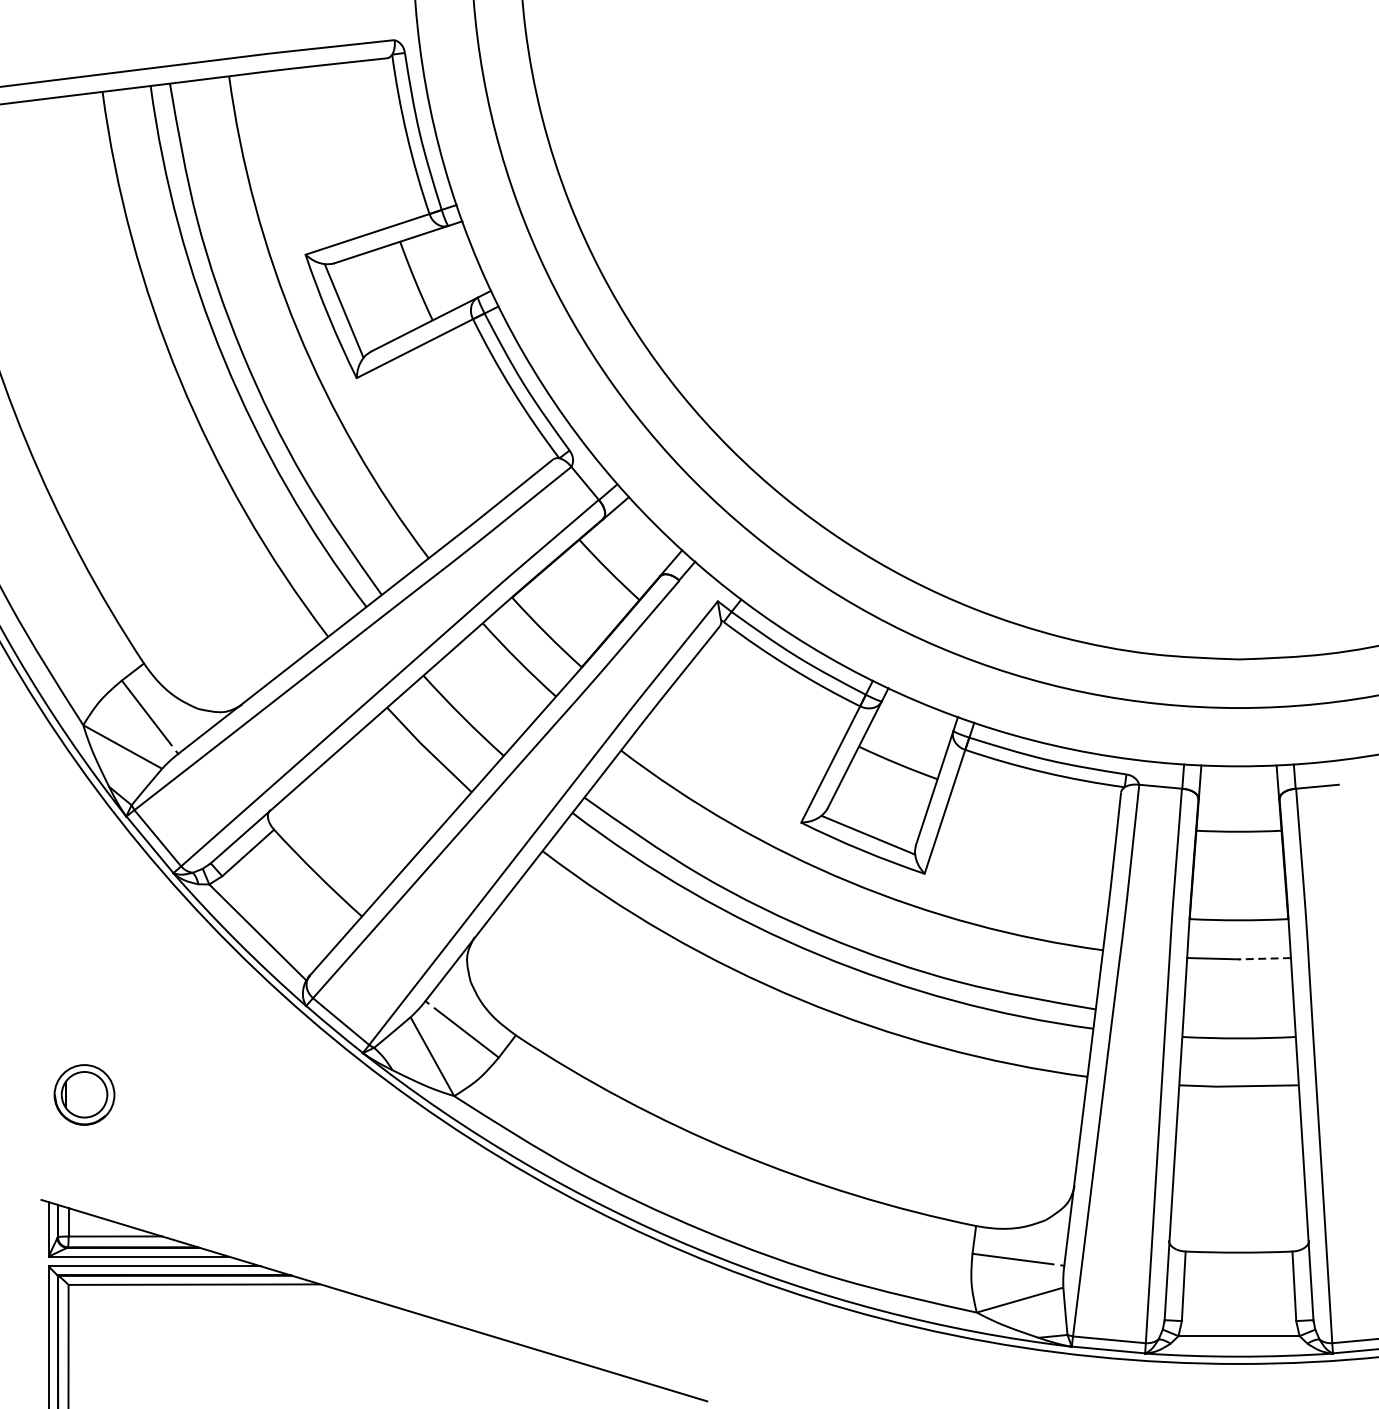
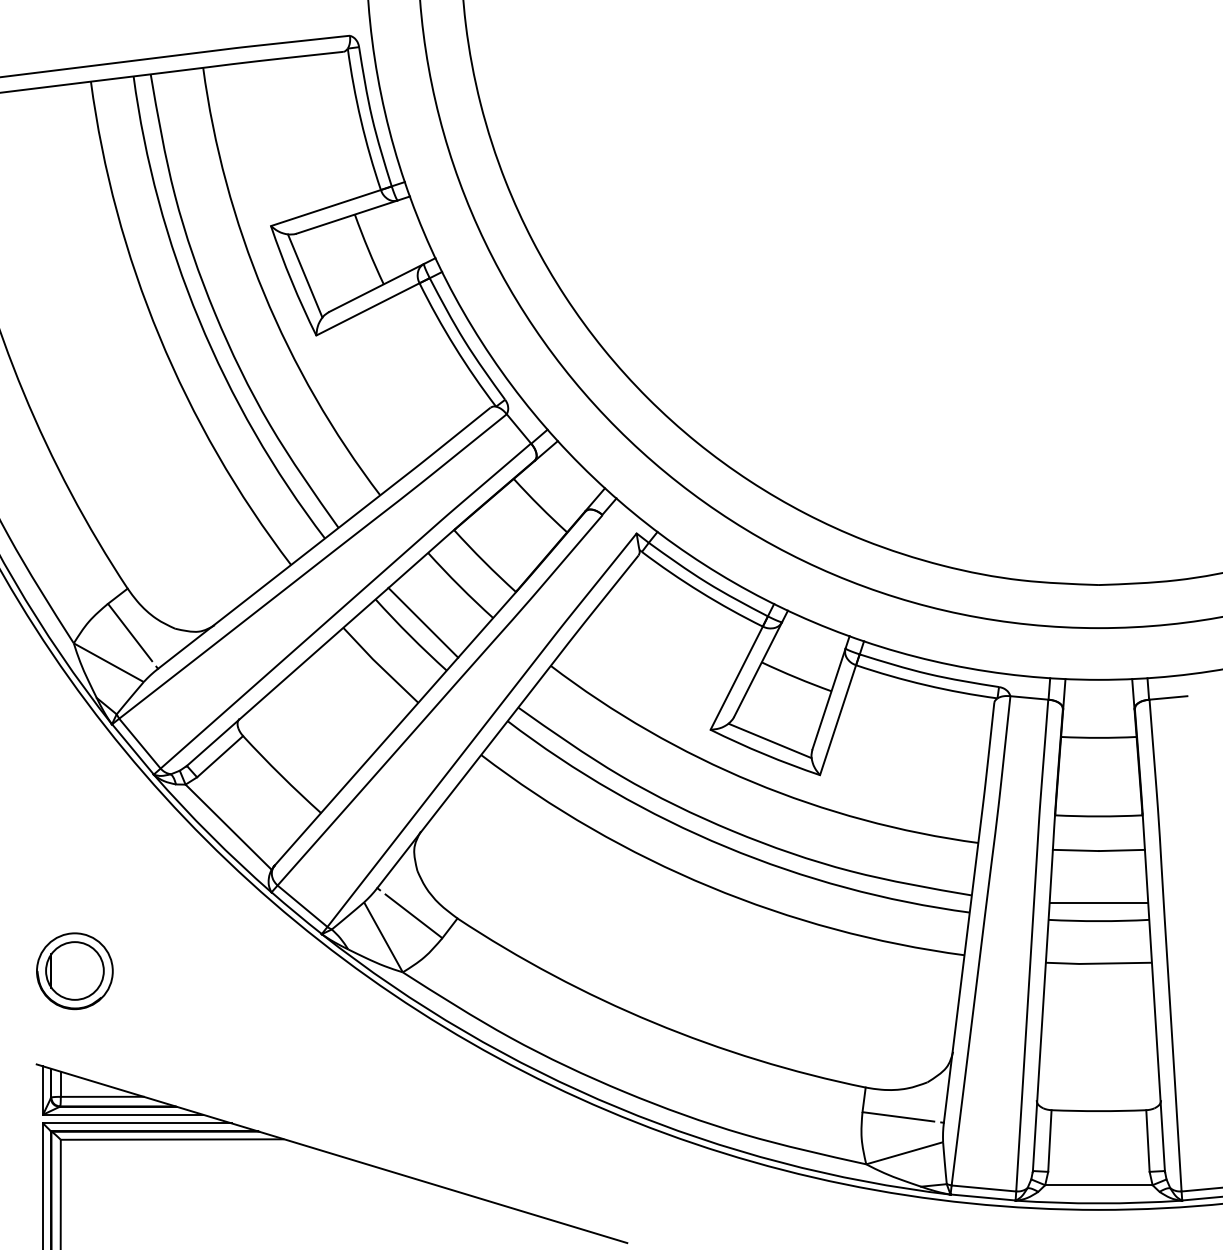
line: (477, 701) -> (423, 622), added
line: (1264, 958) -> (1121, 850), dashed -> solid
line: (1238, 1017) -> (1098, 902), added
part: (84, 1095) -> (74, 971), size x1.43

